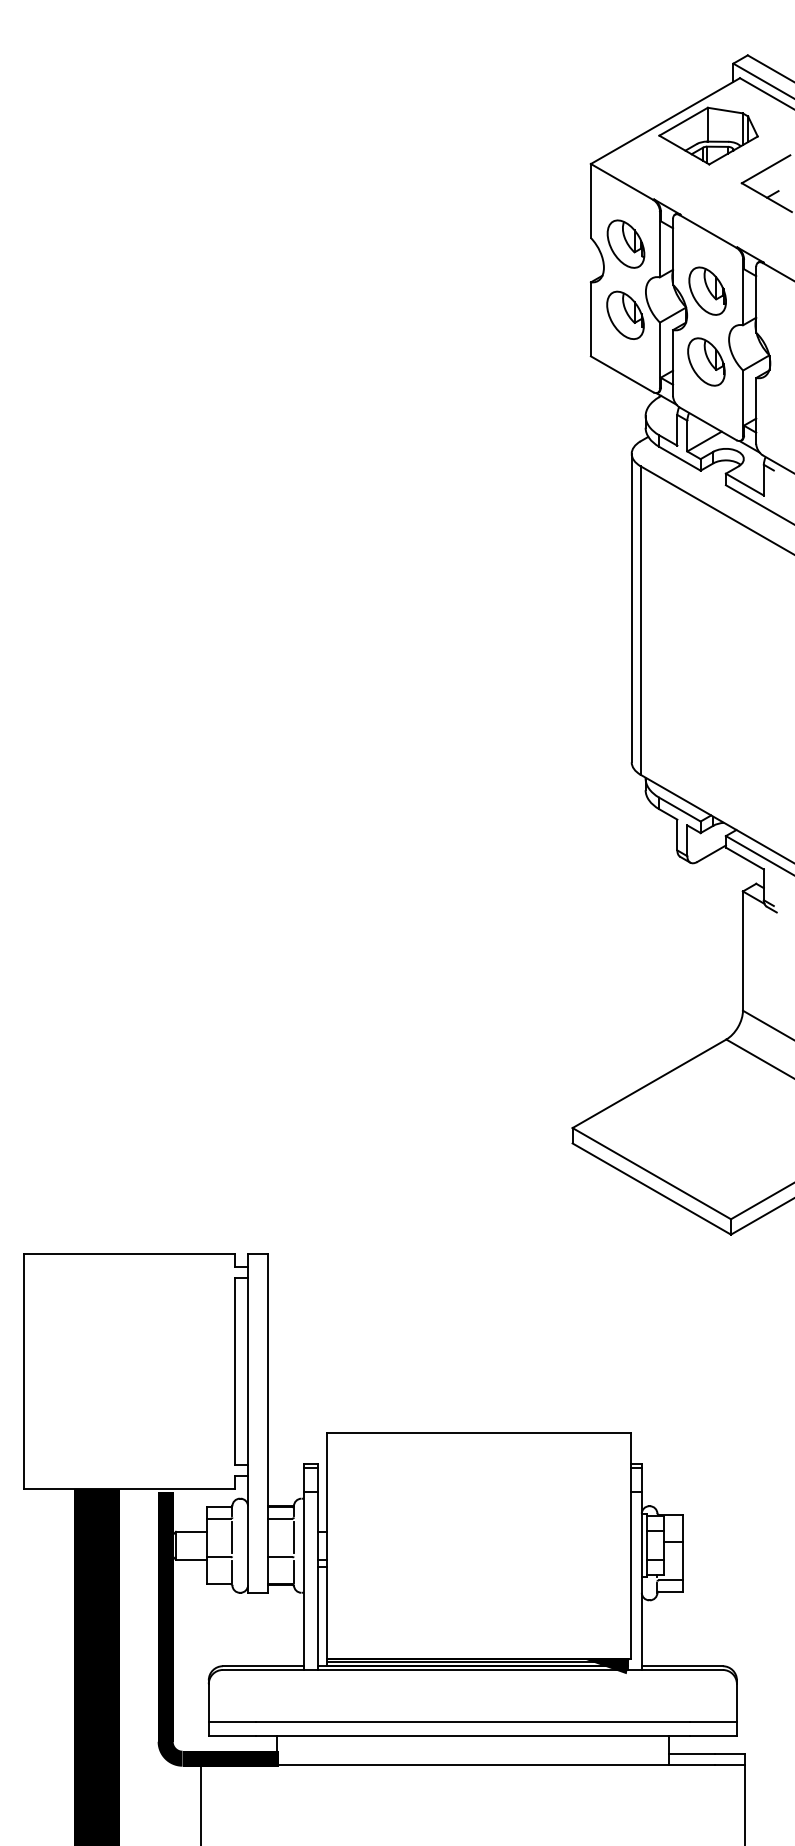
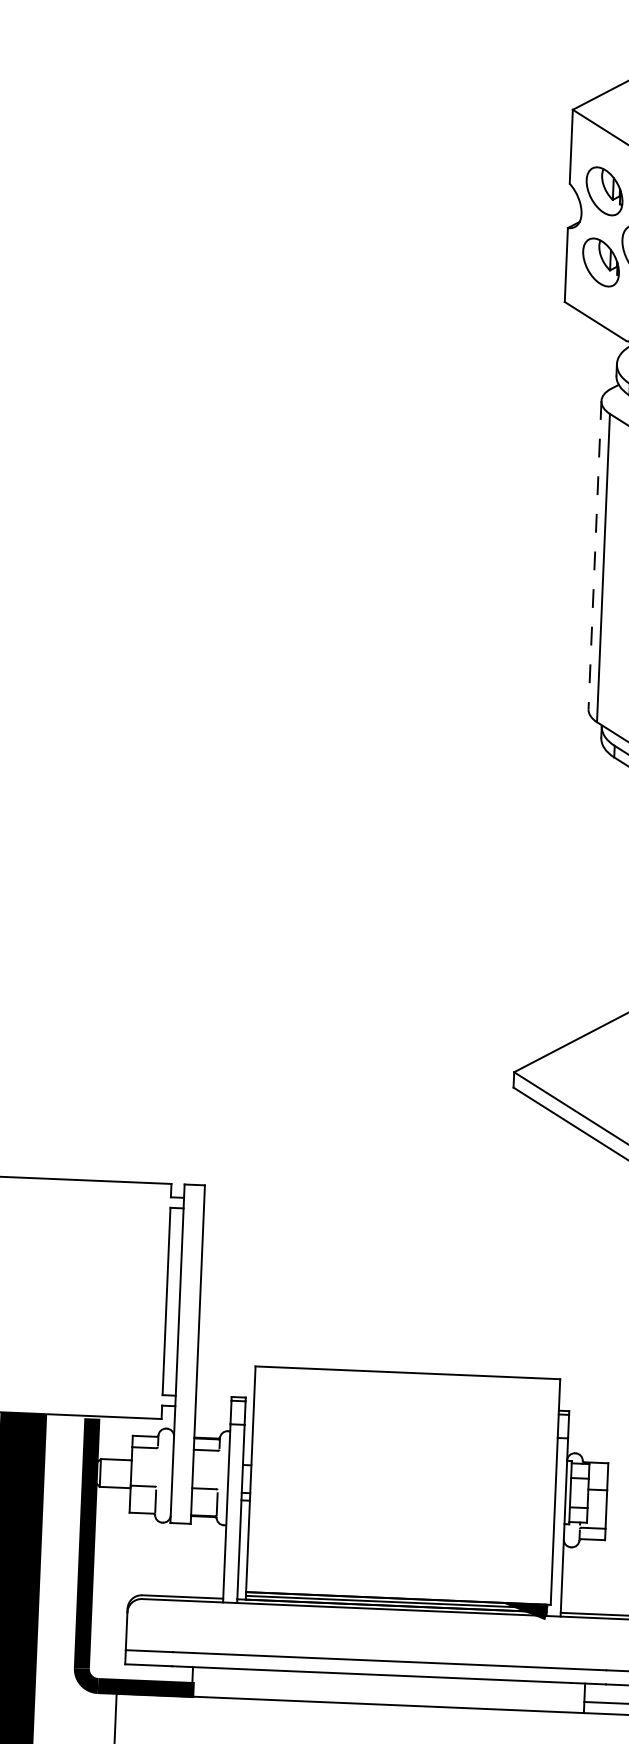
line: (631, 608) -> (594, 555), solid -> dashed
line: (232, 1537) -> (157, 1467), removed
line: (293, 1537) -> (218, 1469), removed

